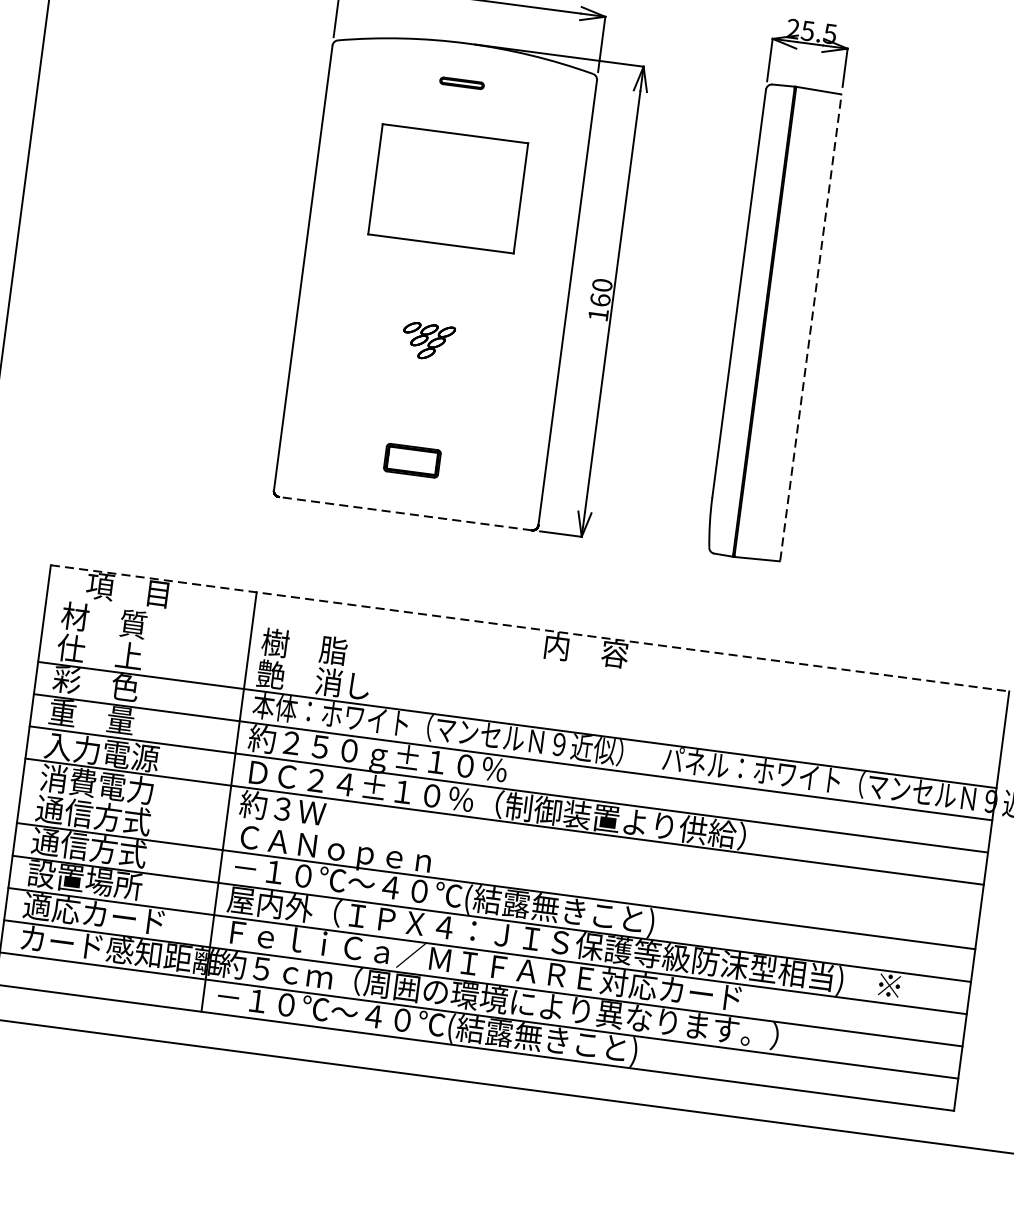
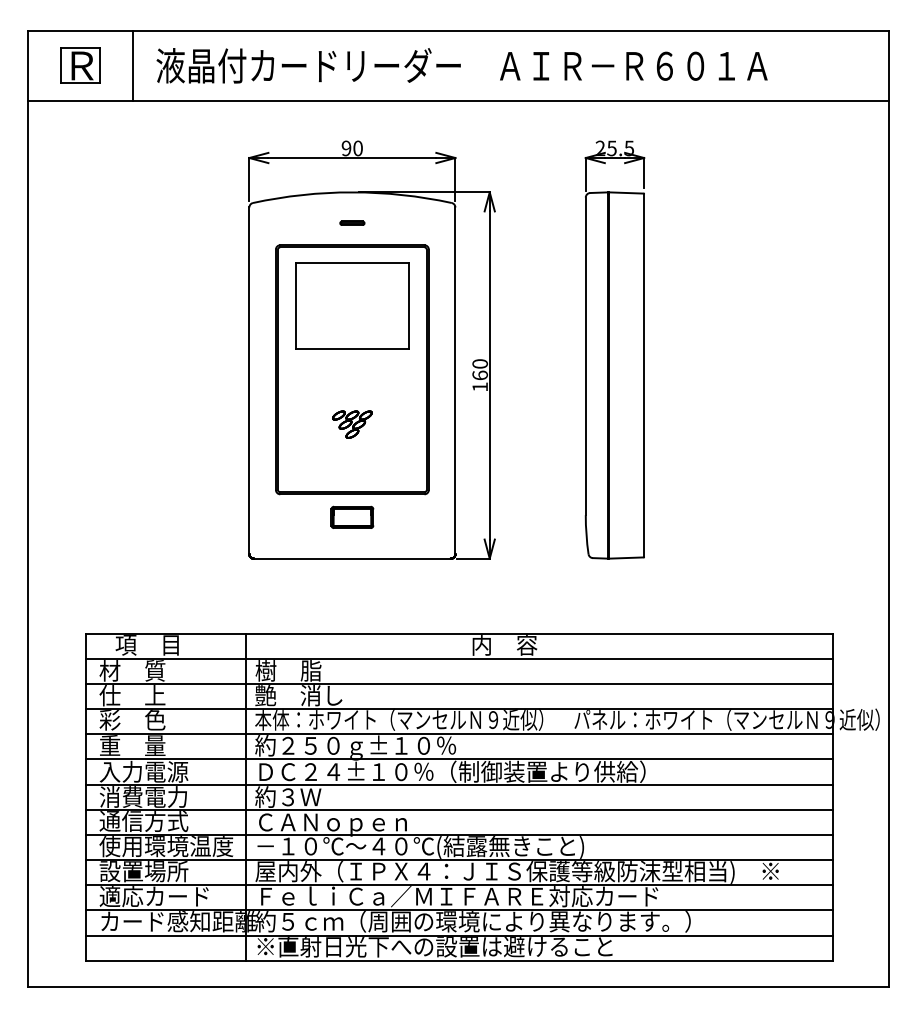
part: (462, 82) -> (352, 222), size x0.71
part: (437, 270) -> (352, 369), added
line: (811, 327) -> (644, 375), dashed -> solid
line: (404, 513) -> (351, 558), dashed -> solid
line: (530, 627) -> (459, 633), dashed -> solid
line: (525, 661) -> (459, 659), added
line: (521, 693) -> (459, 684), added
text: (118, 851) -> (166, 846), 通信方式 -> 使用環境温度
line: (500, 853) -> (459, 809), added
text: (444, 1027) -> (434, 948), －１０℃～４０℃(結露無きこと) -> ※直射日光下への設置は避けること

